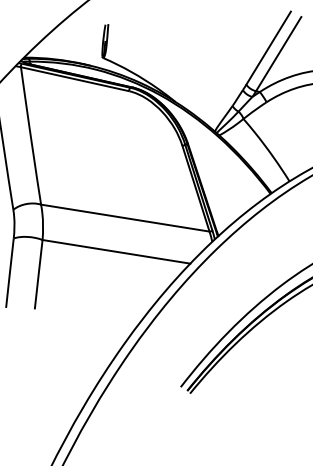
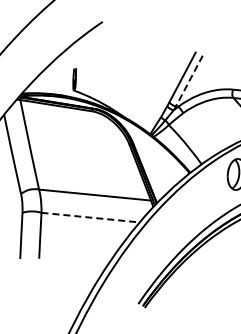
line: (278, 54) -> (189, 81), solid -> dashed
line: (117, 251) -> (91, 217), solid -> dashed

